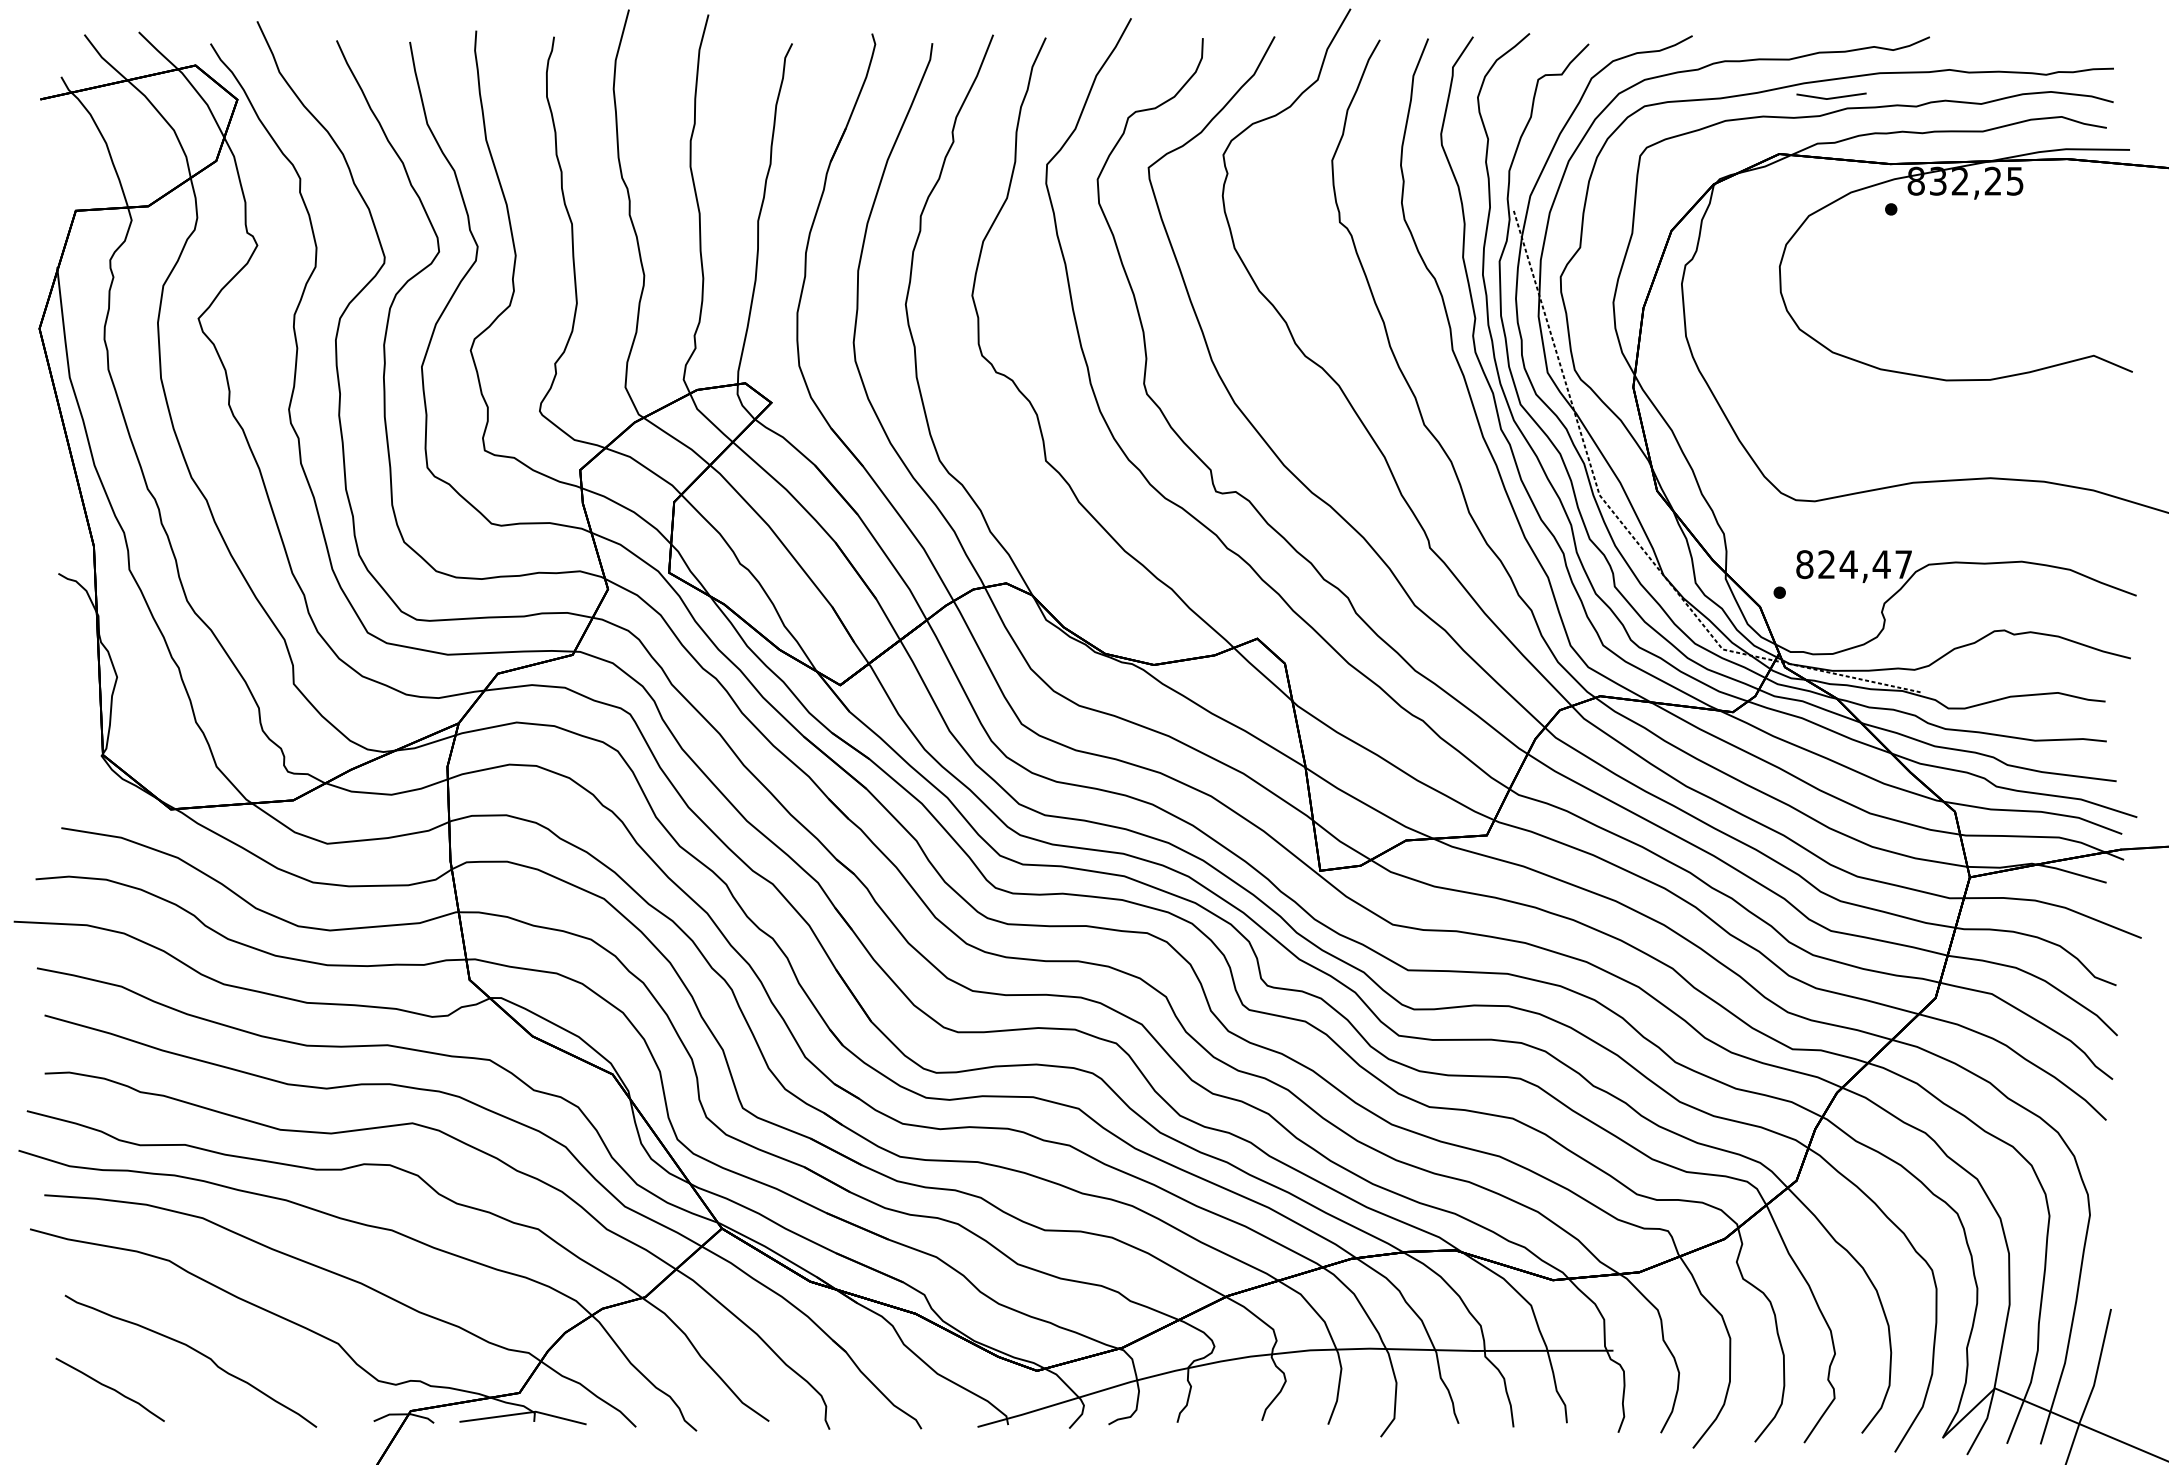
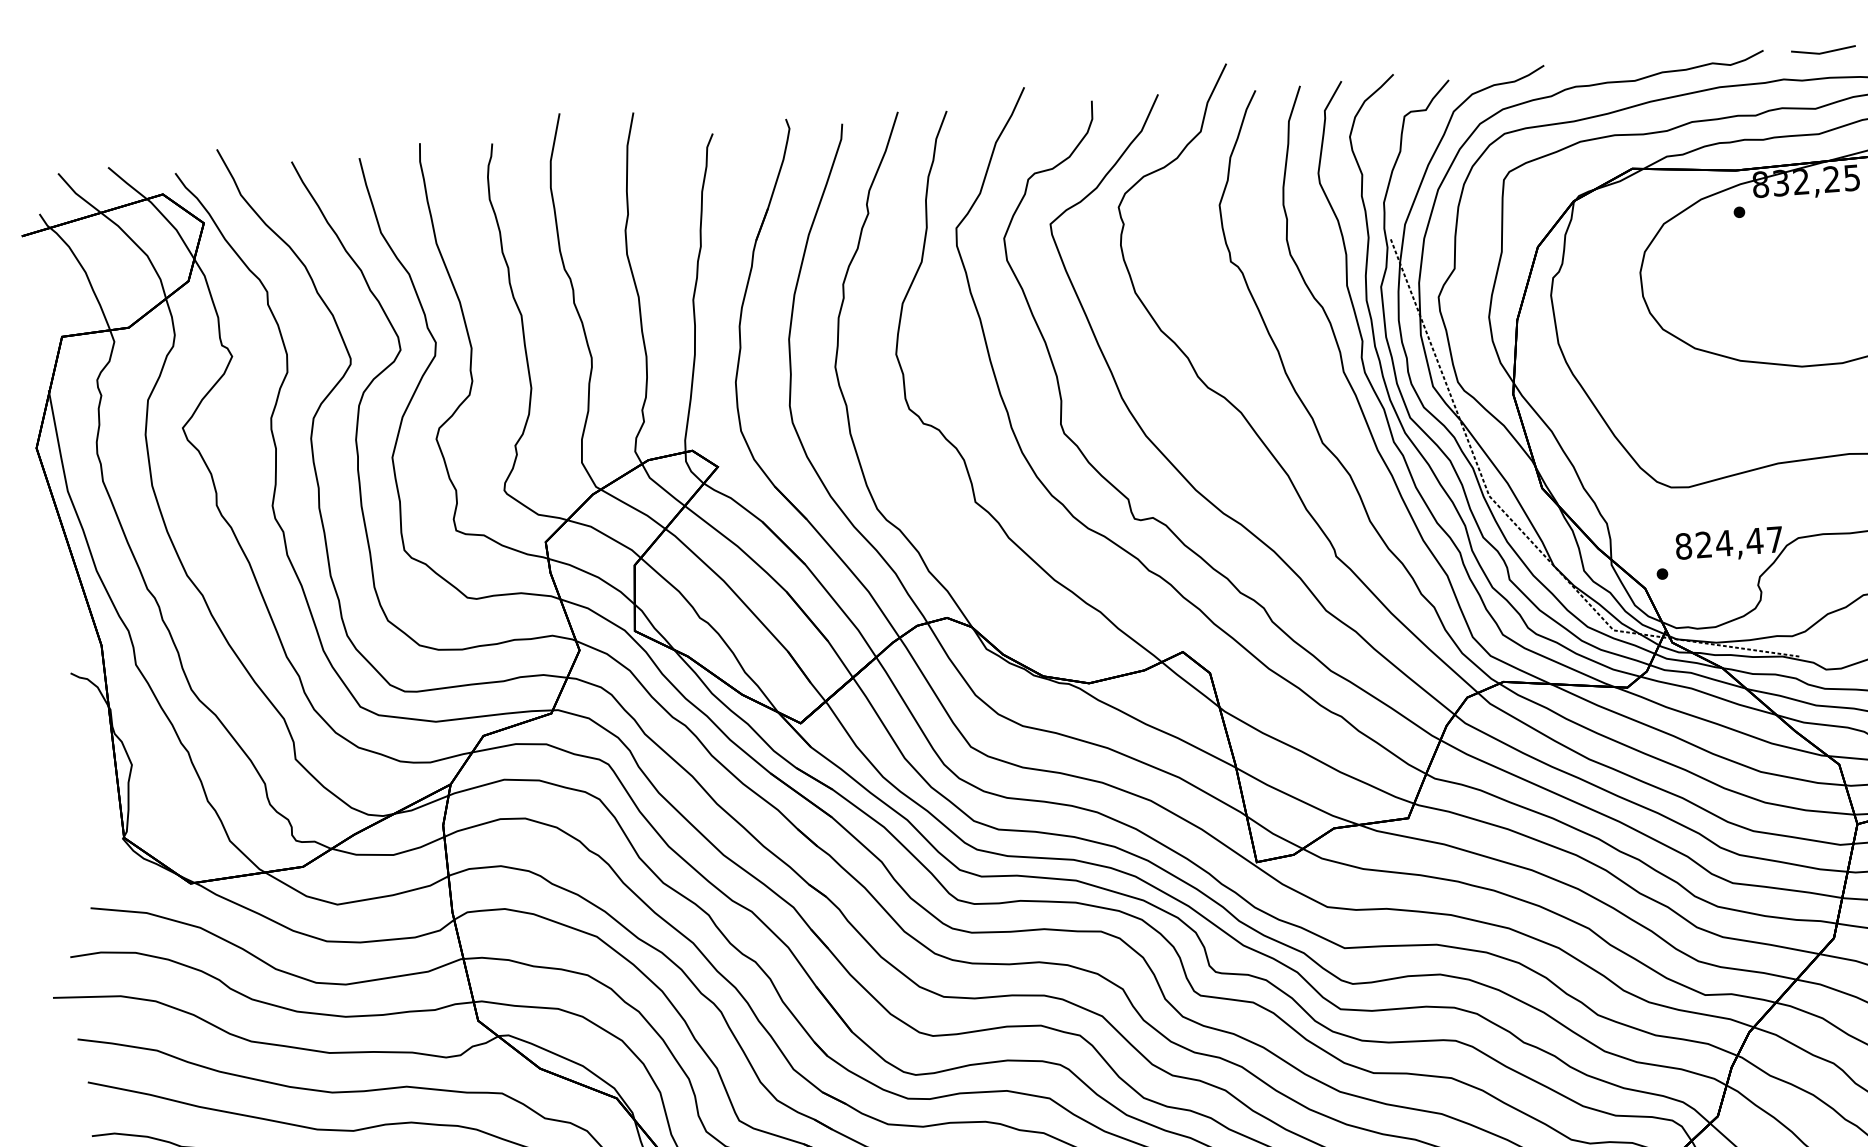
line: (1831, 97) -> (1823, 52), moved

